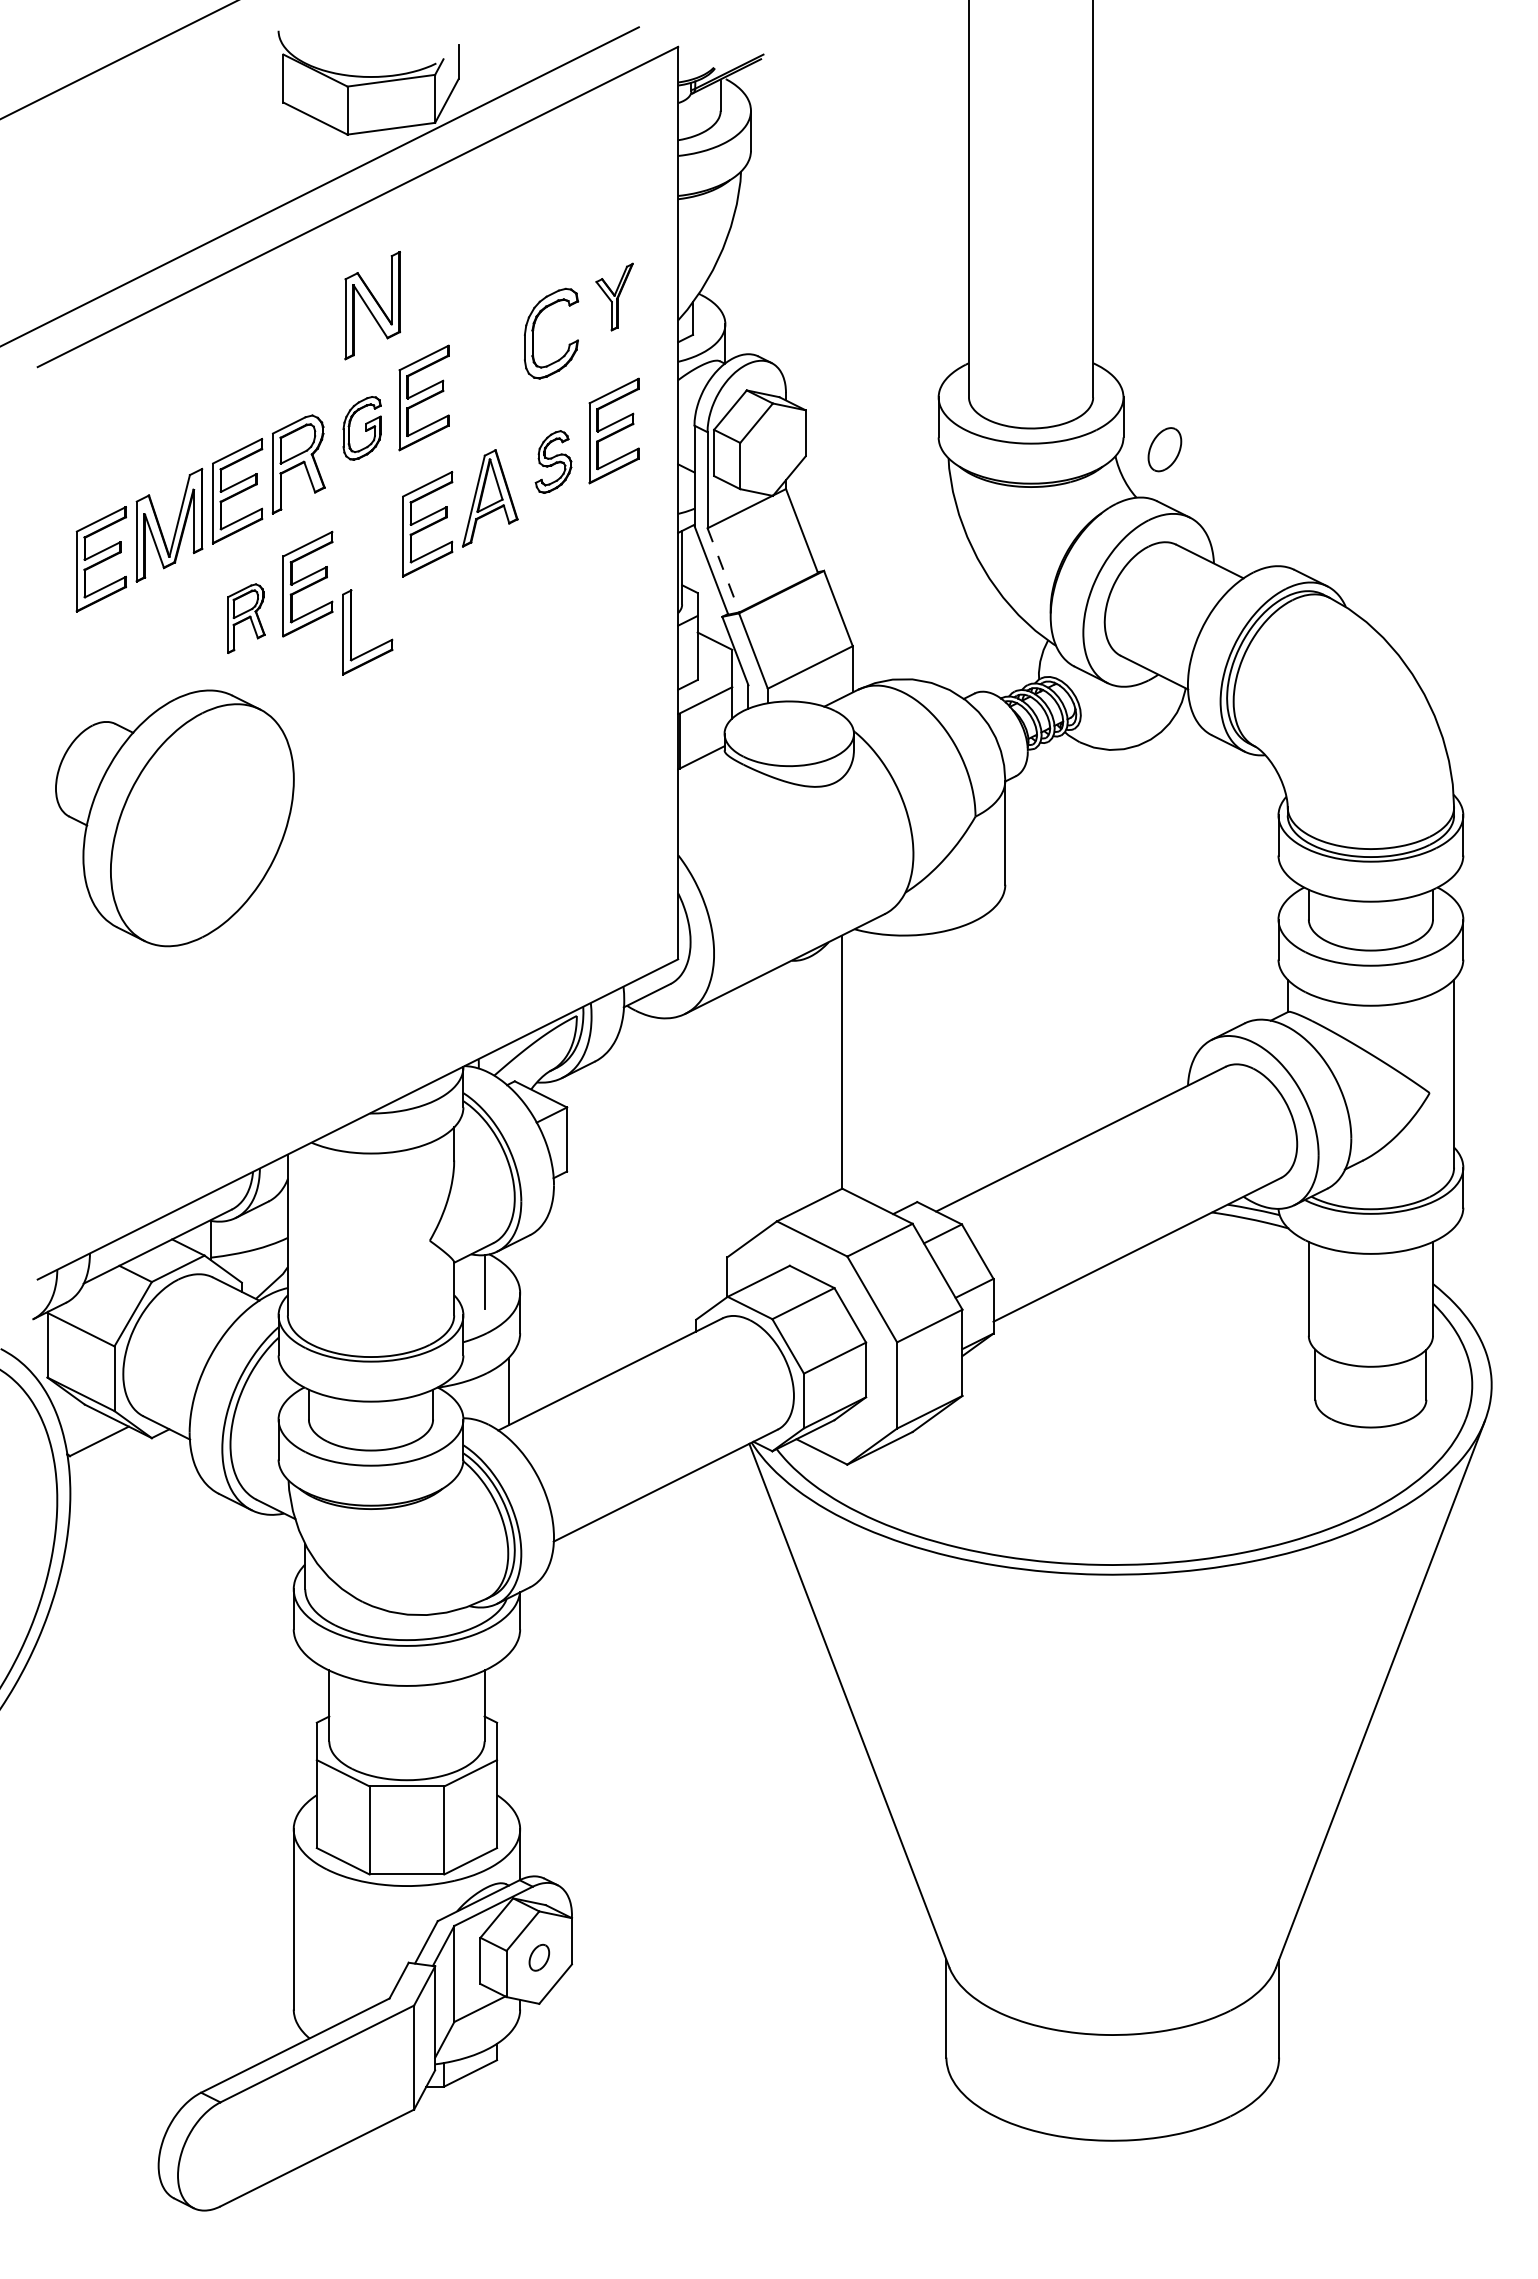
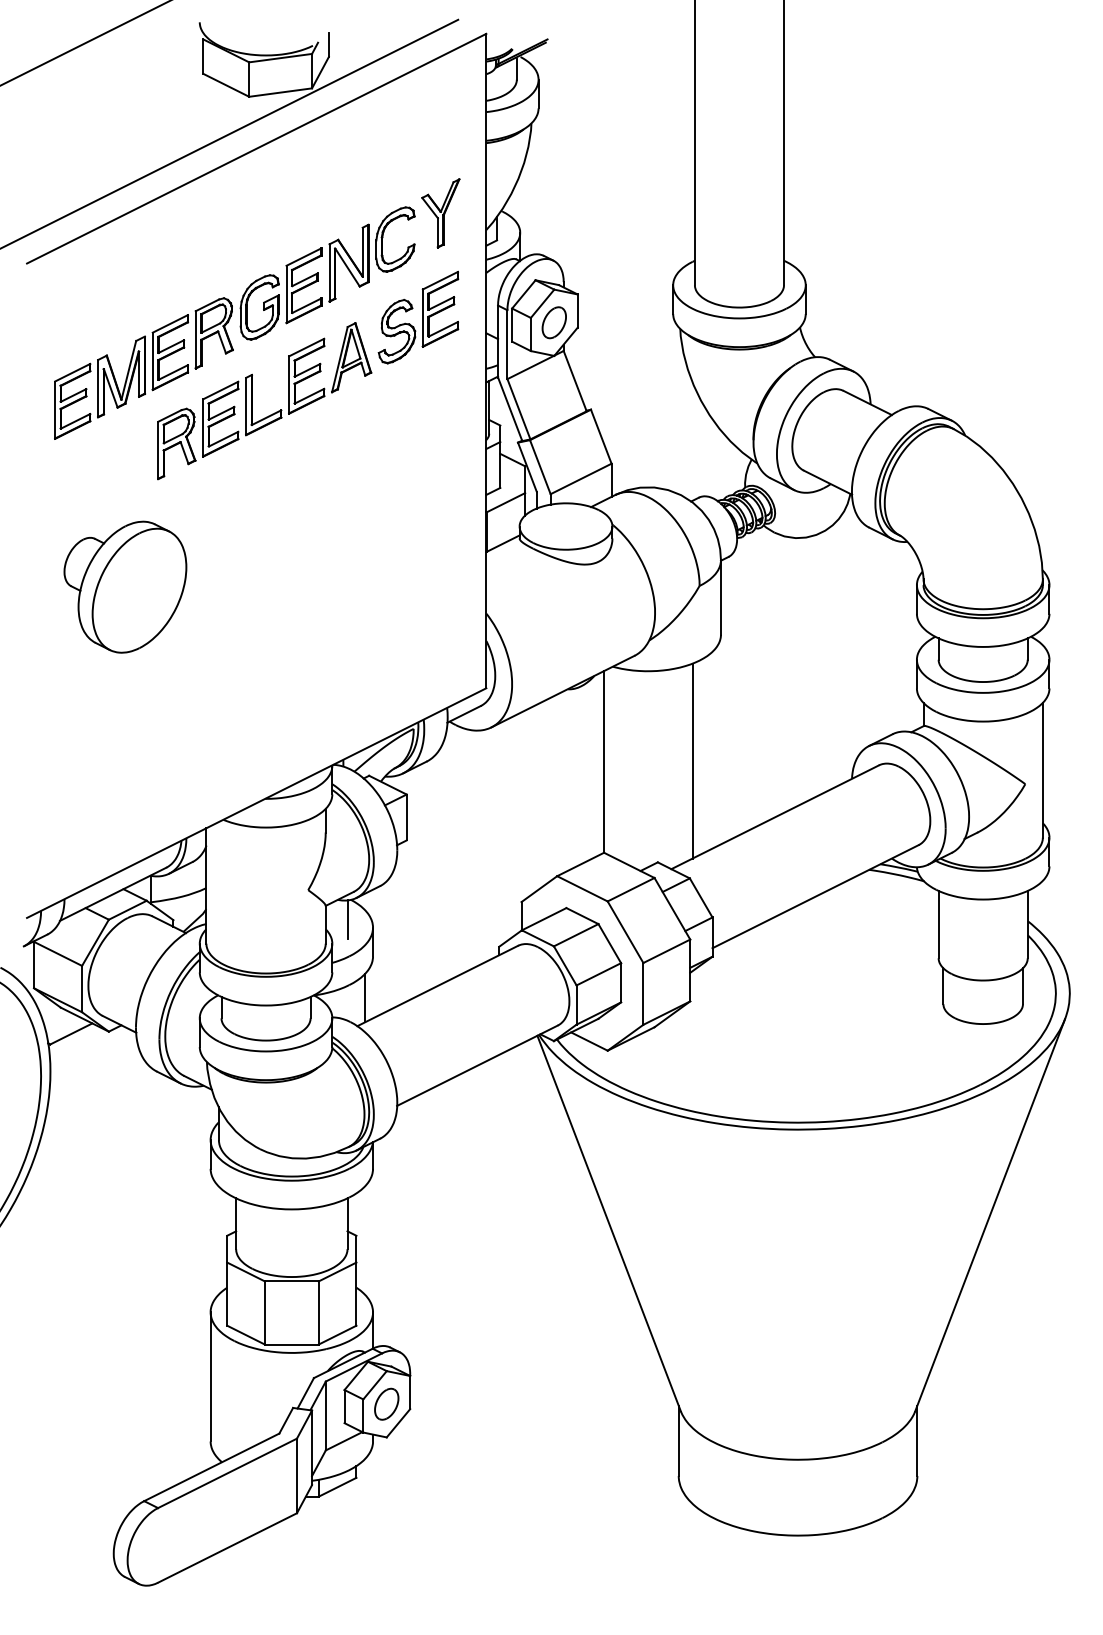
part: (614, 296) -> (440, 212), size x1.43
part: (372, 305) -> (348, 263), moved
part: (361, 428) -> (259, 307), size x1.43
part: (1164, 449) -> (554, 322), moved
part: (553, 461) -> (396, 331), size x1.43
line: (723, 570) -> (518, 409), dashed -> solid
part: (246, 618) -> (176, 443), size x1.43
part: (351, 632) -> (252, 405), moved
part: (174, 818) -> (125, 587), size x0.71
line: (965, 1060) -> (692, 760), added
part: (539, 1957) -> (386, 1404), size x1.67

